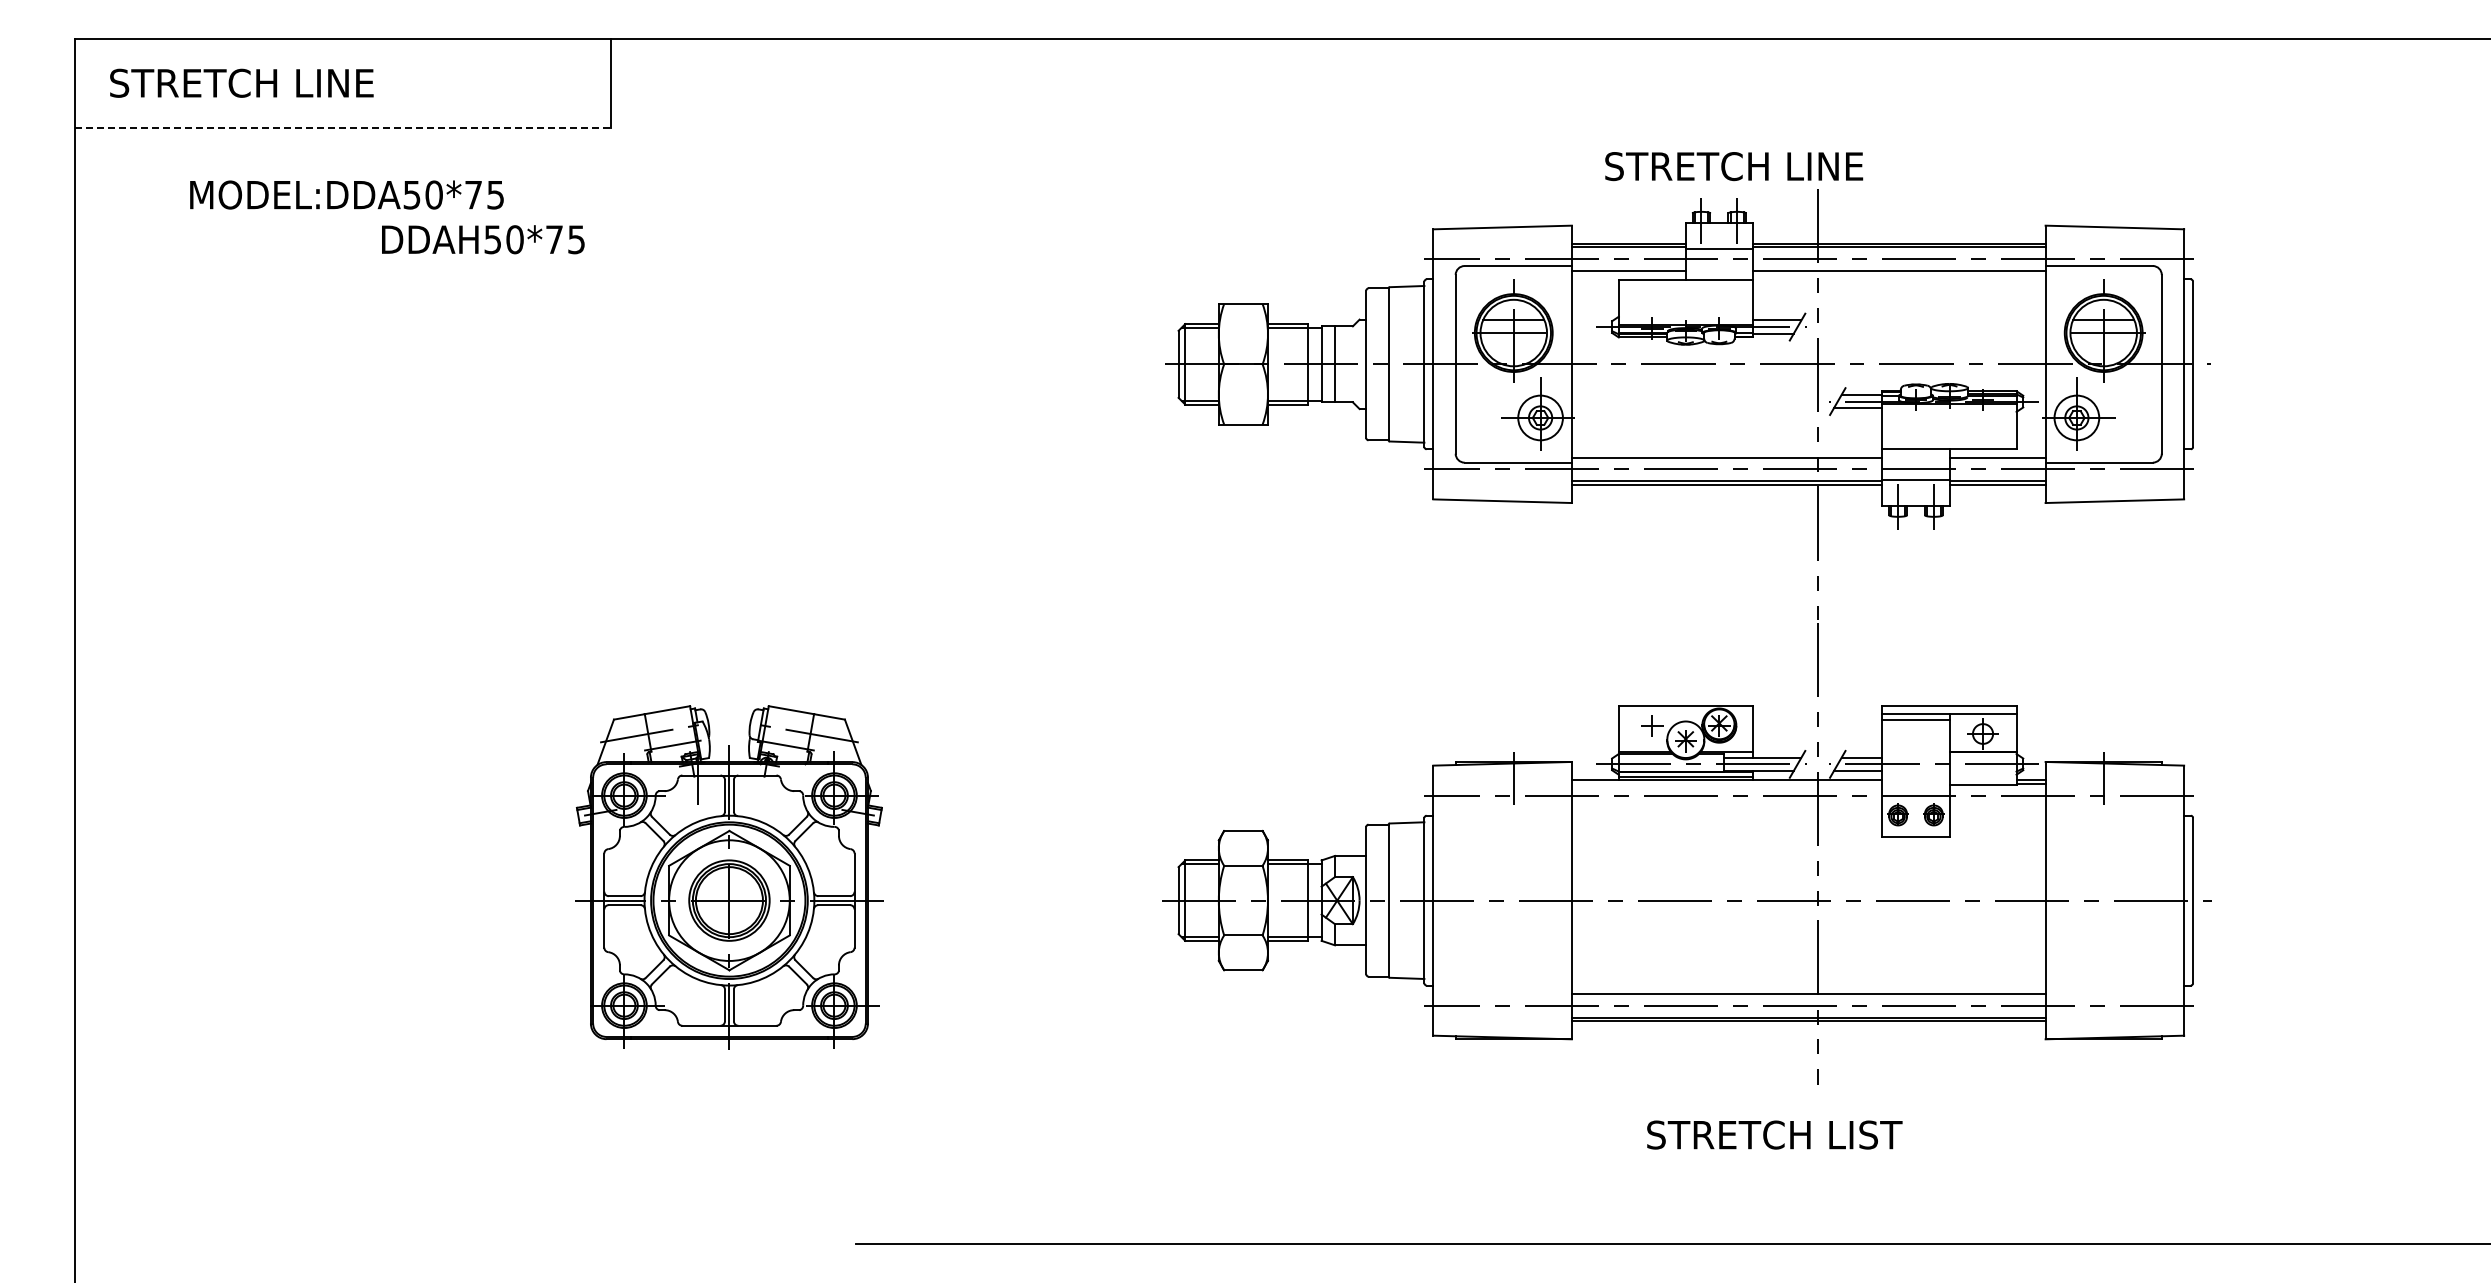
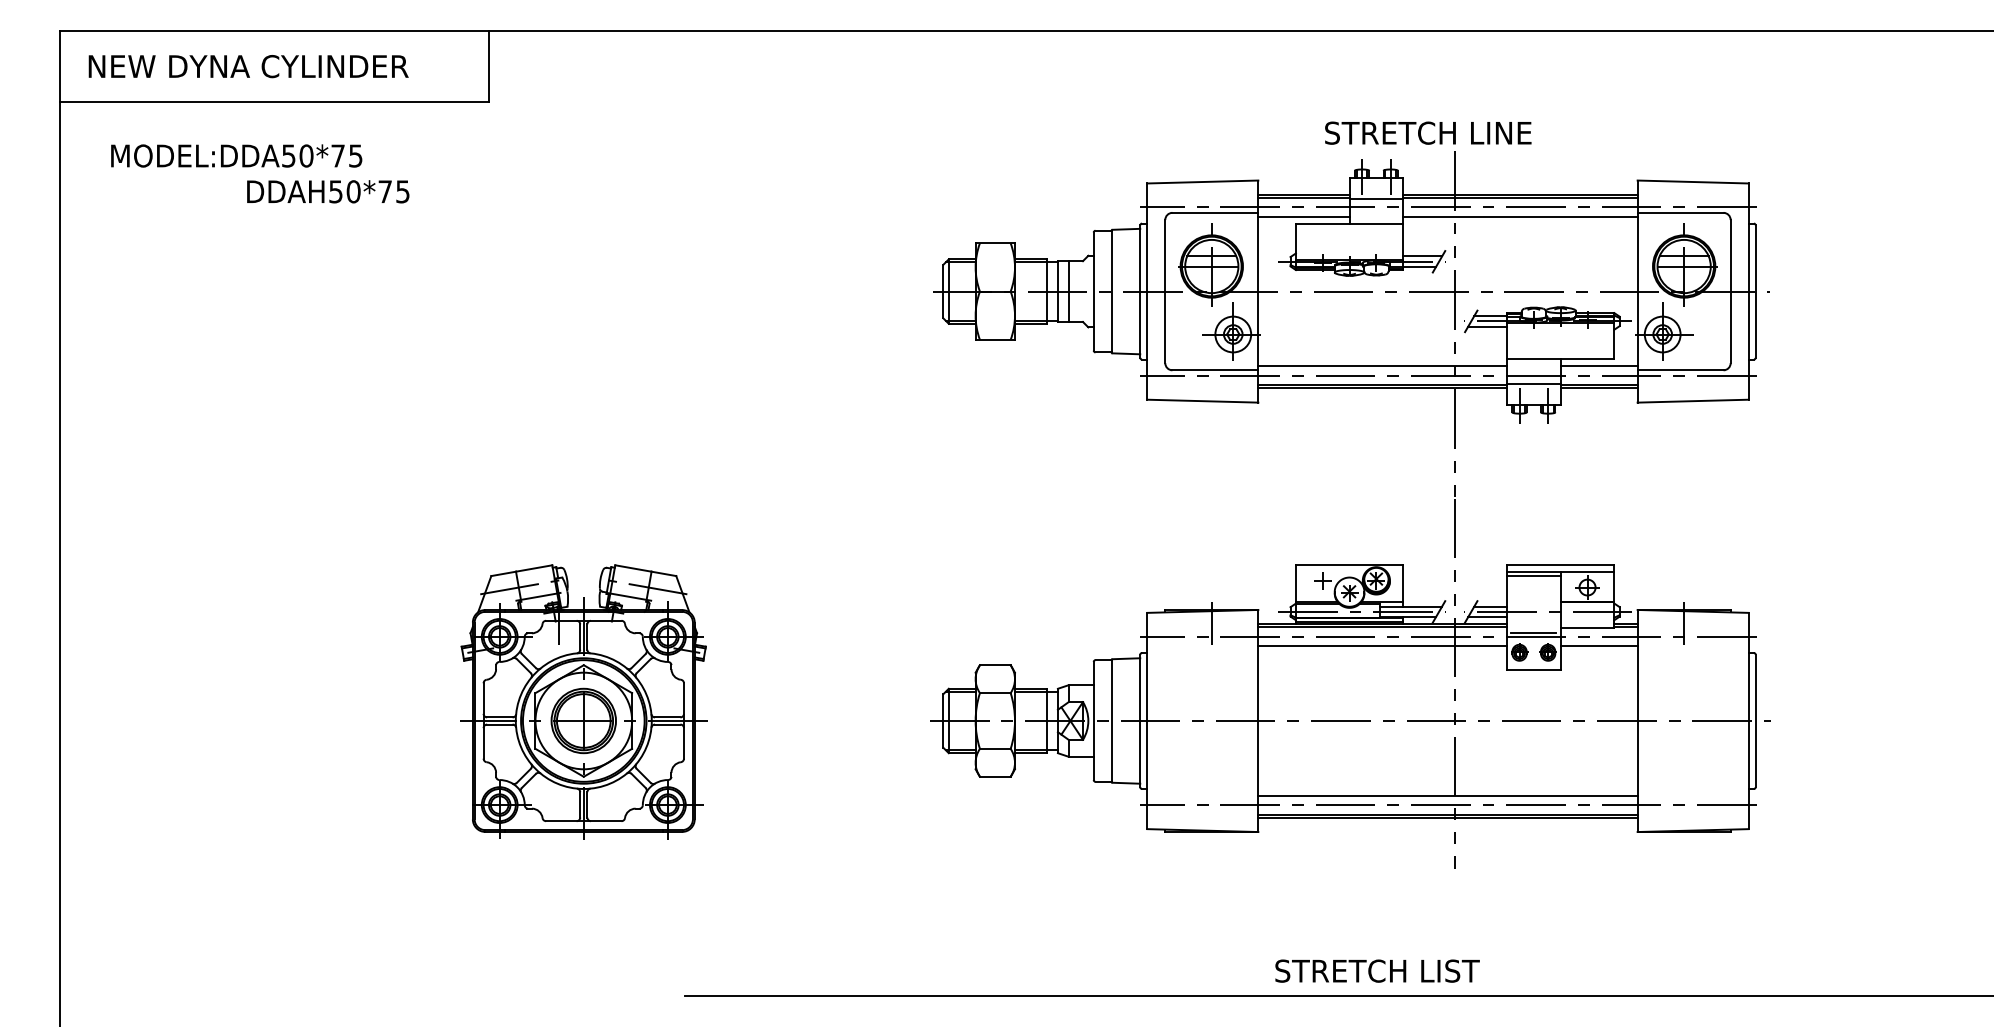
text: (310, 82) -> (248, 65), STRETCH LINE -> NEW DYNA CYLINDER
line: (343, 128) -> (274, 102), dashed -> solid
text: (1734, 166) -> (1428, 133), moved
text: (346, 194) -> (236, 155), moved
text: (483, 239) -> (328, 191), moved
line: (1726, 783) -> (1382, 627), added
line: (1915, 791) -> (1533, 633), added
line: (1726, 807) -> (1382, 646), added
line: (1997, 807) -> (1599, 646), added
text: (1774, 1134) -> (1377, 970), moved

